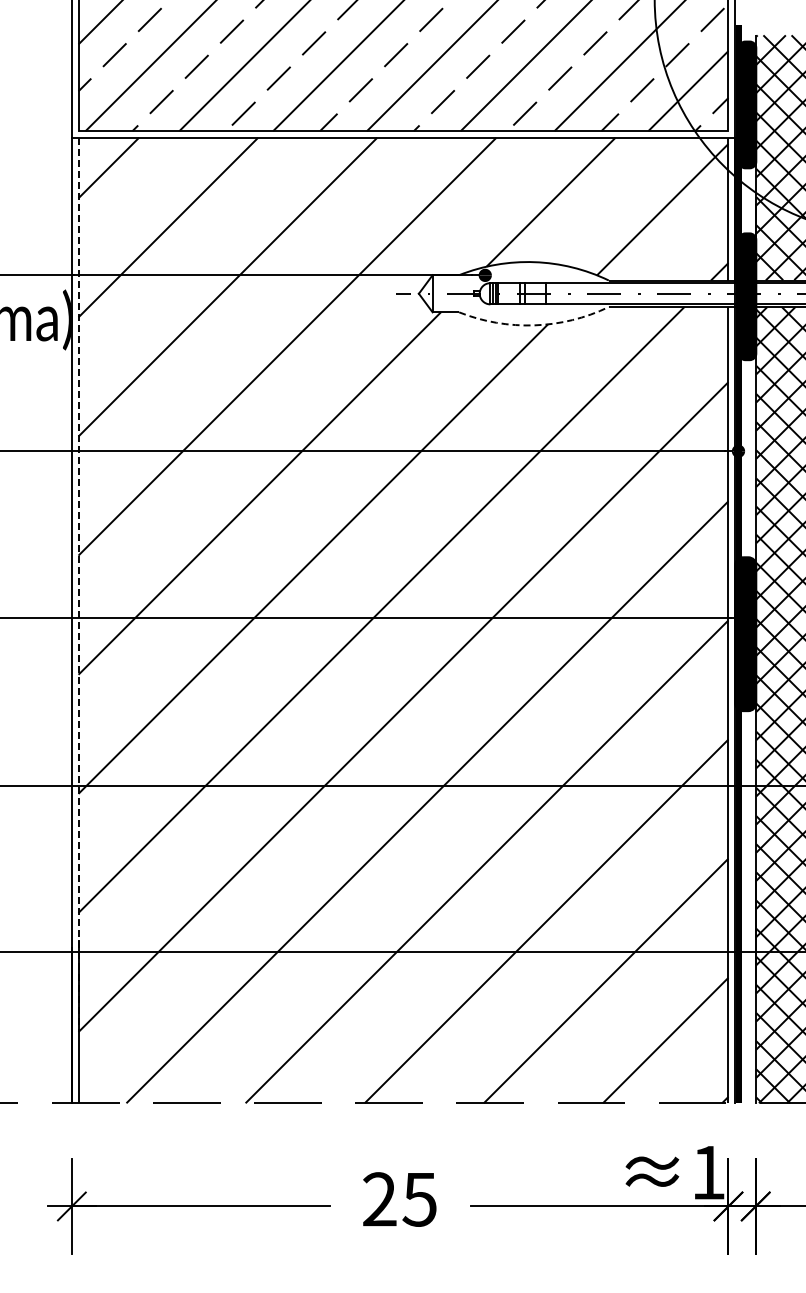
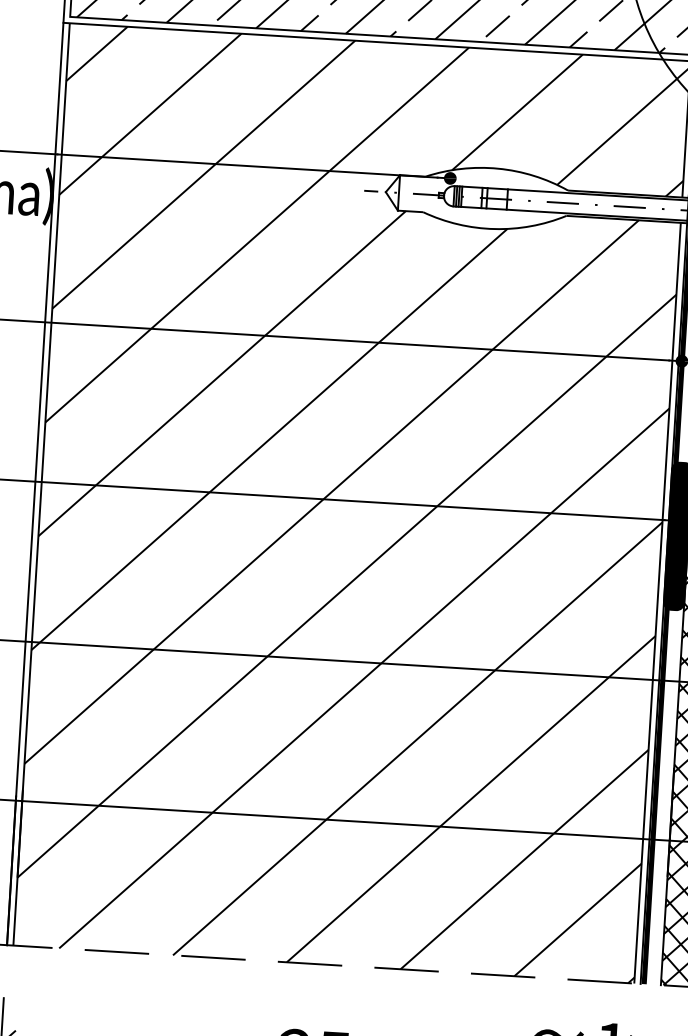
arc: (534, 325) -> (494, 229), dashed -> solid
line: (78, 585) -> (43, 450), dashed -> solid

